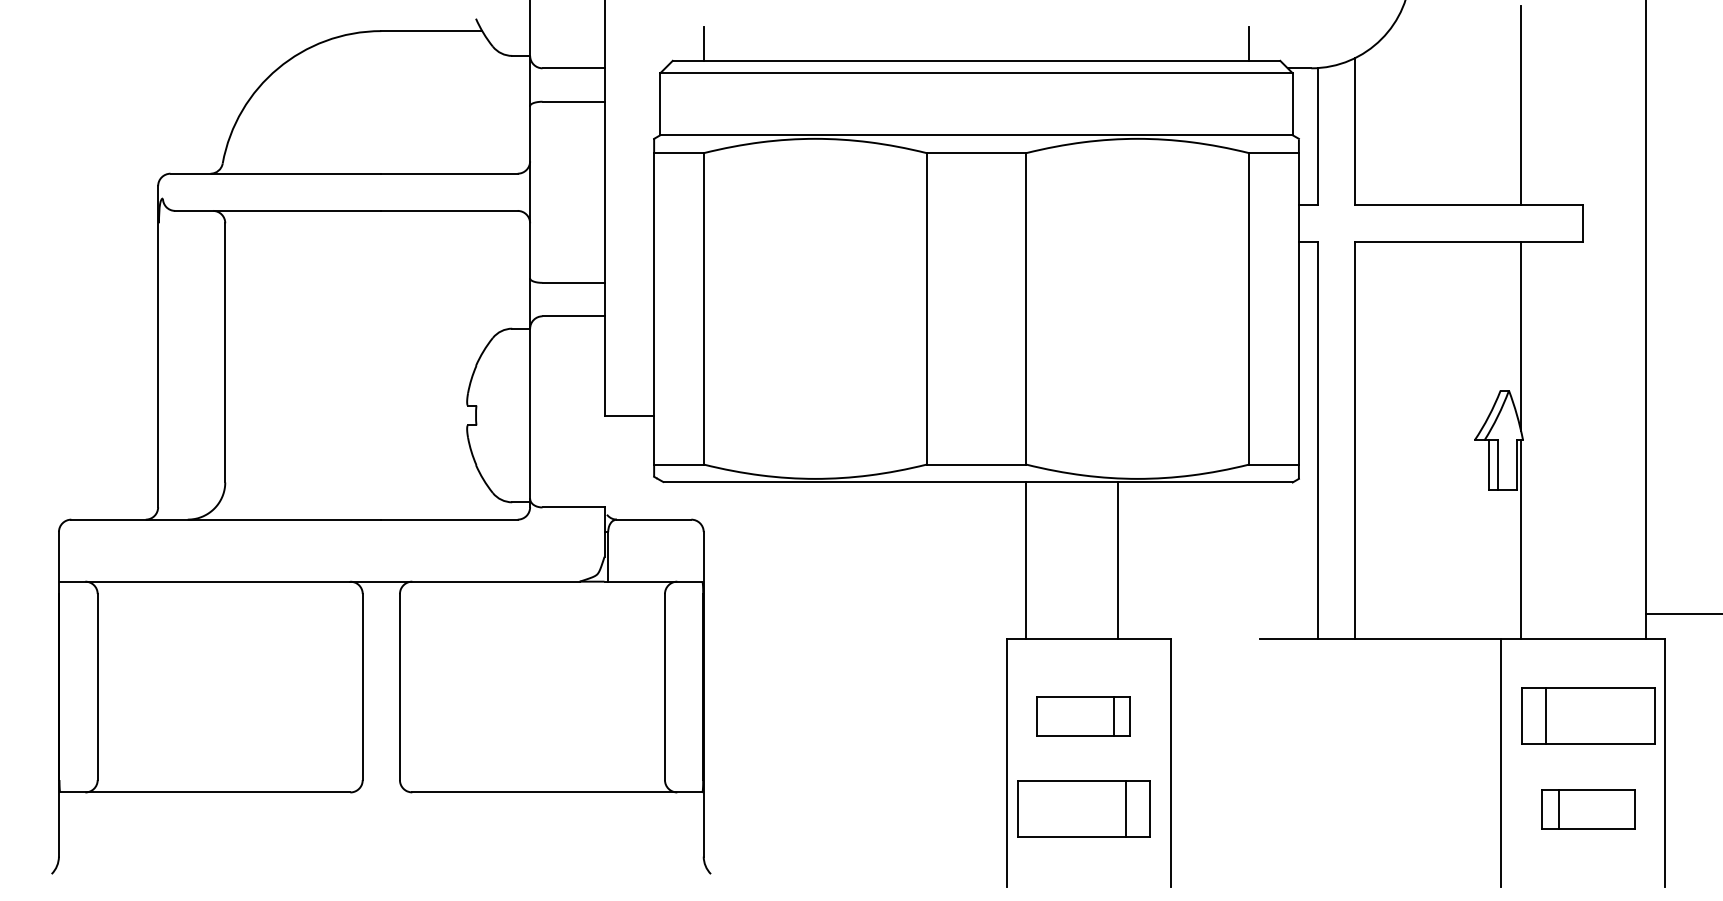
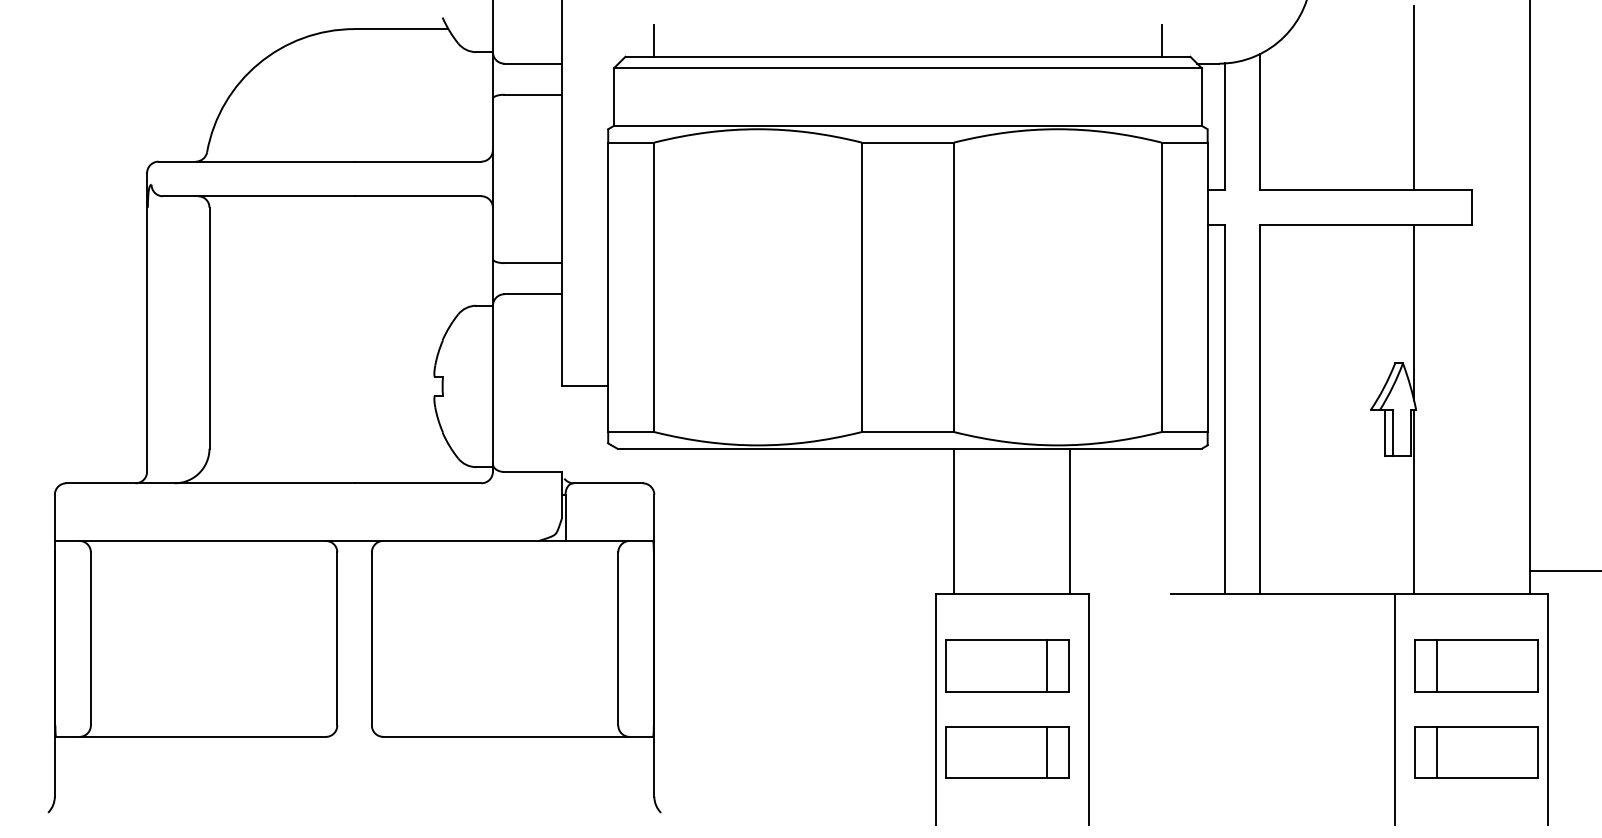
line: (1118, 560) -> (1070, 521), moved
part: (1083, 715) -> (1007, 665), size x1.43
part: (1588, 808) -> (1476, 751), size x1.43

